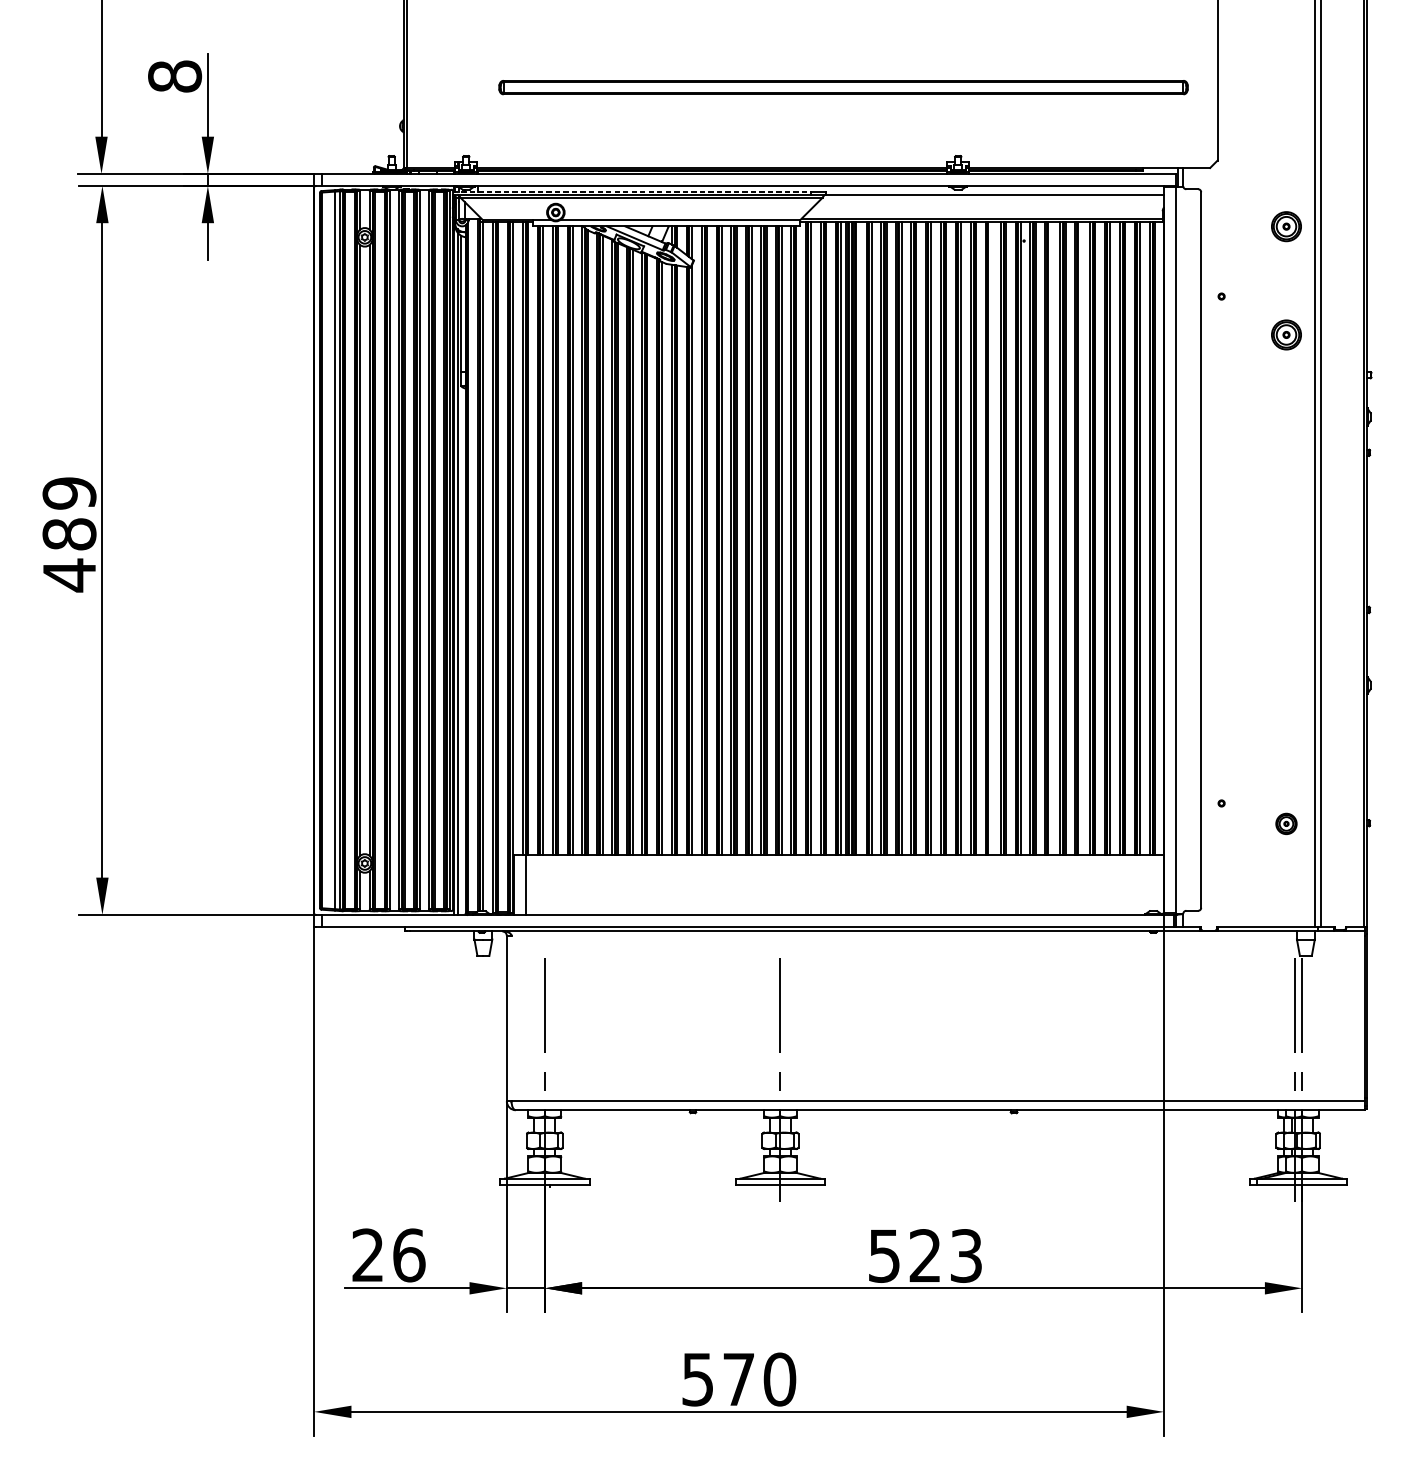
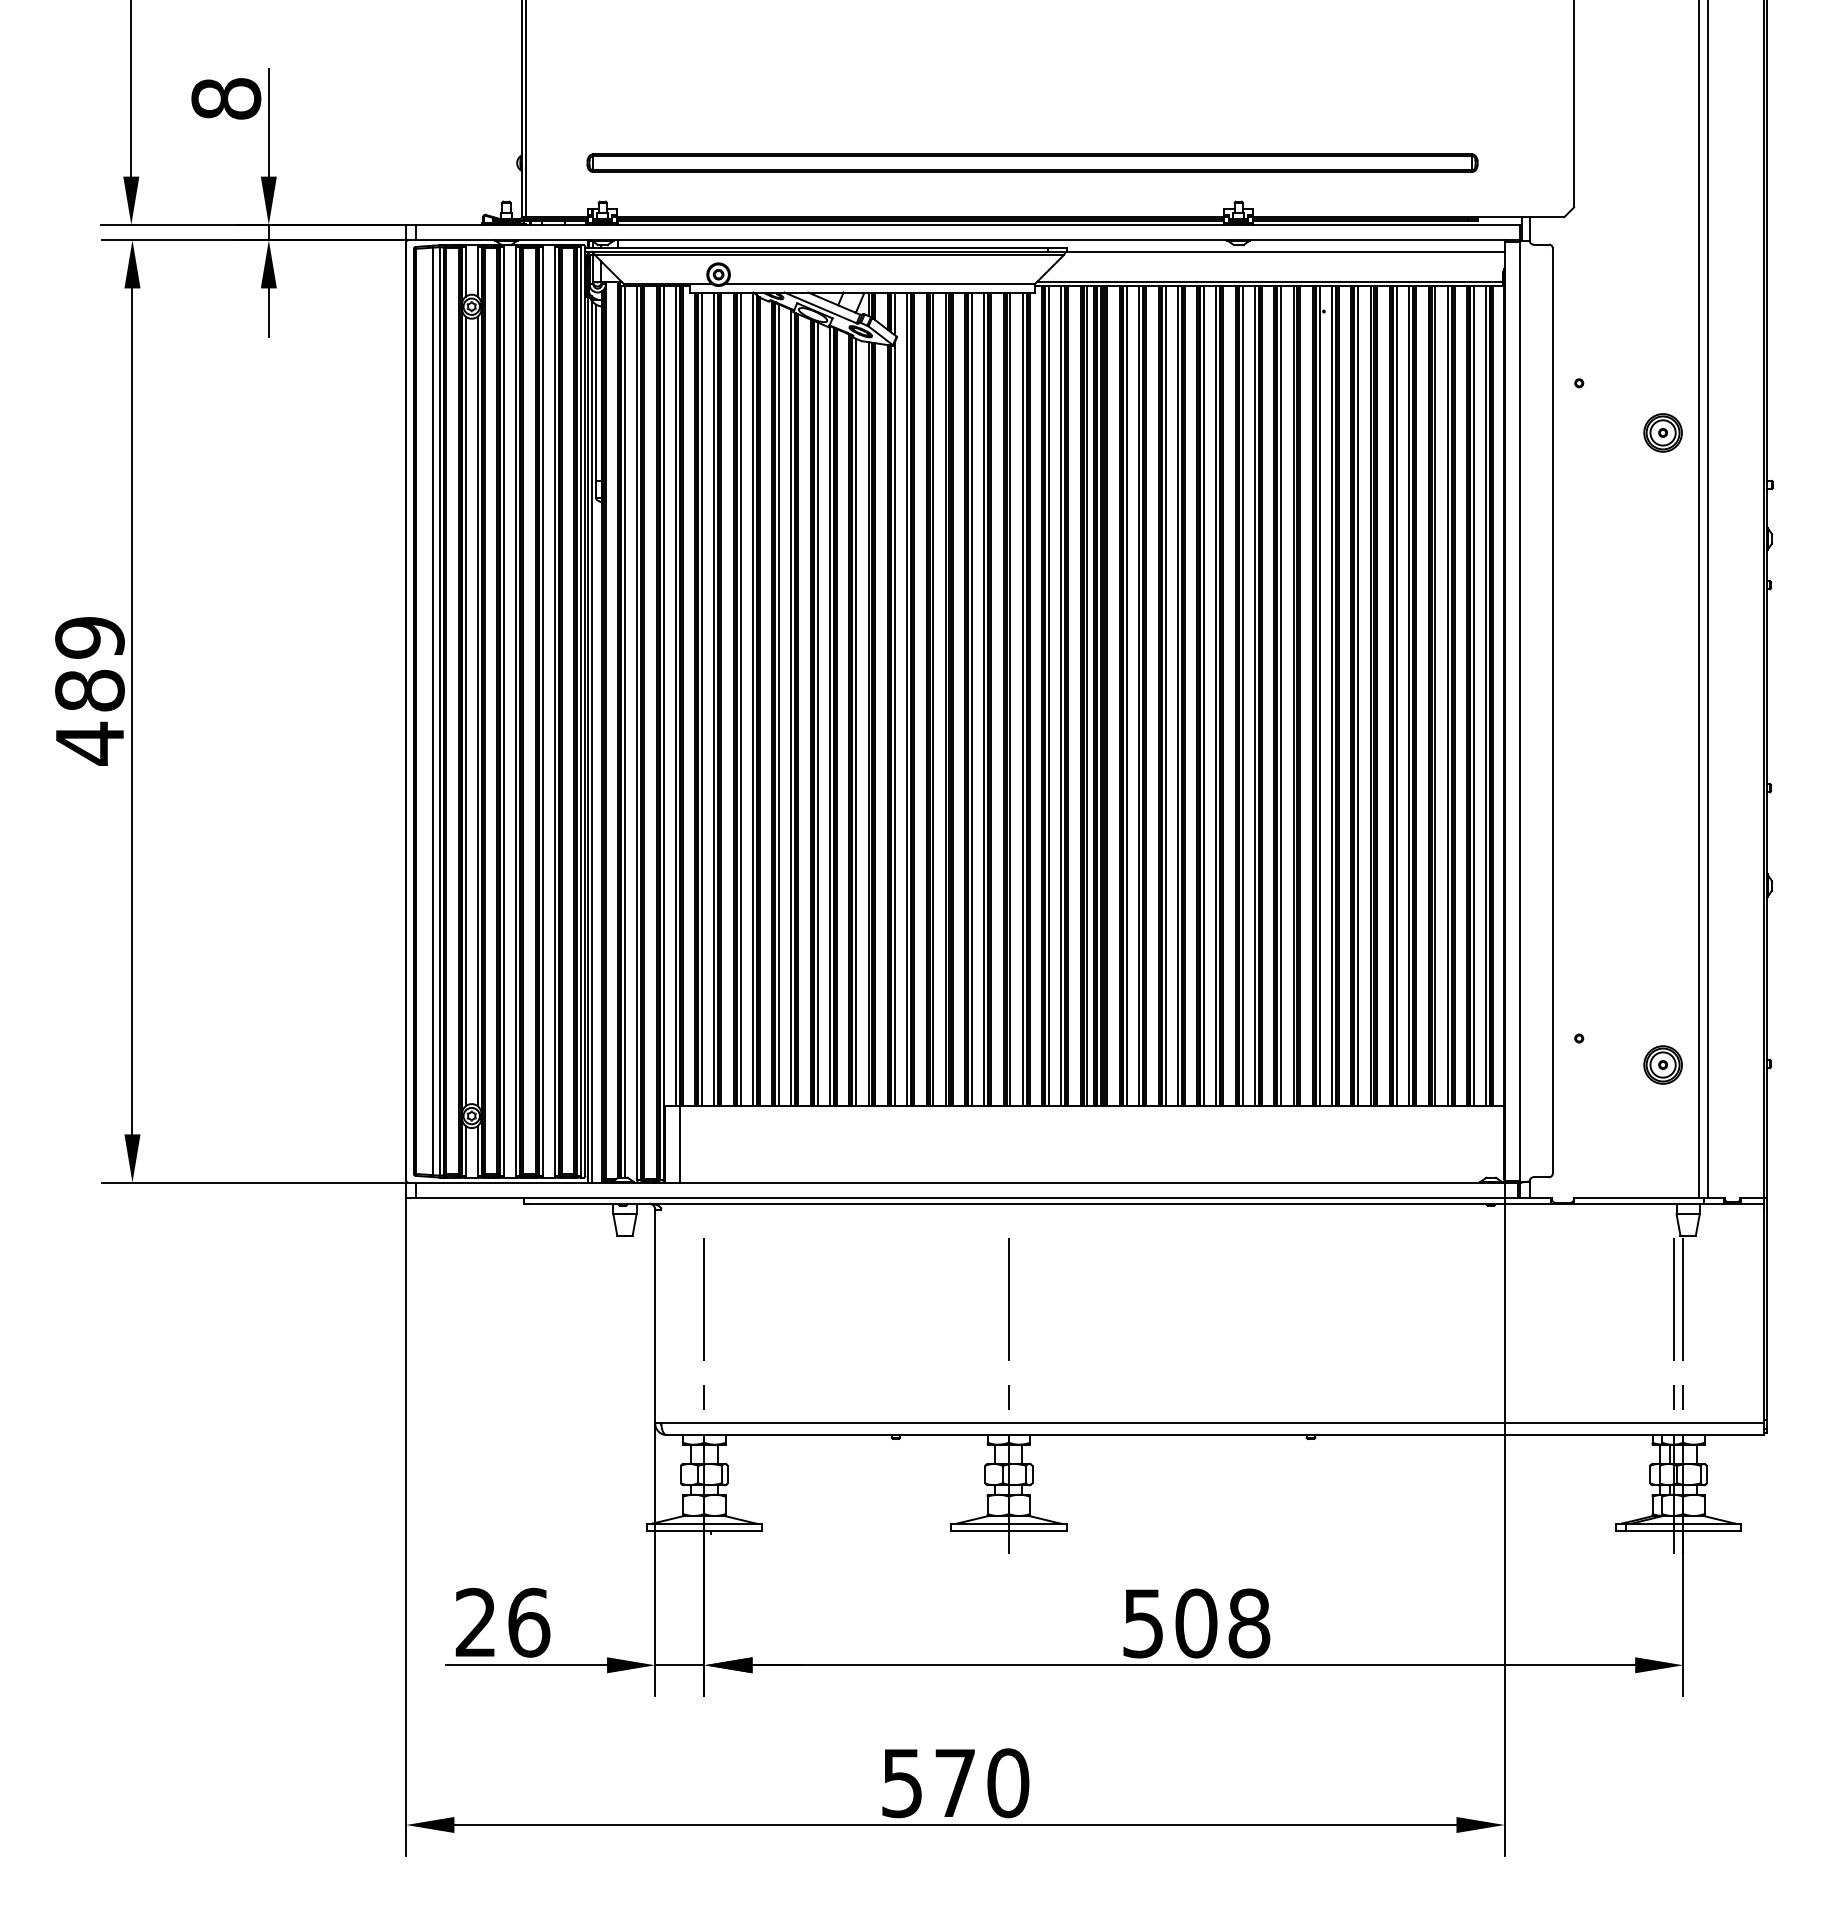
part: (843, 87) -> (1032, 162), moved
line: (632, 191) -> (817, 247), dashed -> solid
part: (1286, 226) -> (1662, 292), removed
line: (991, 538) -> (1281, 695), added
line: (1050, 538) -> (1358, 695), added
line: (1080, 538) -> (1396, 695), added
part: (1286, 823) -> (1662, 1064), size x1.43
text: (945, 1255) -> (1222, 1623), 523 -> 508

